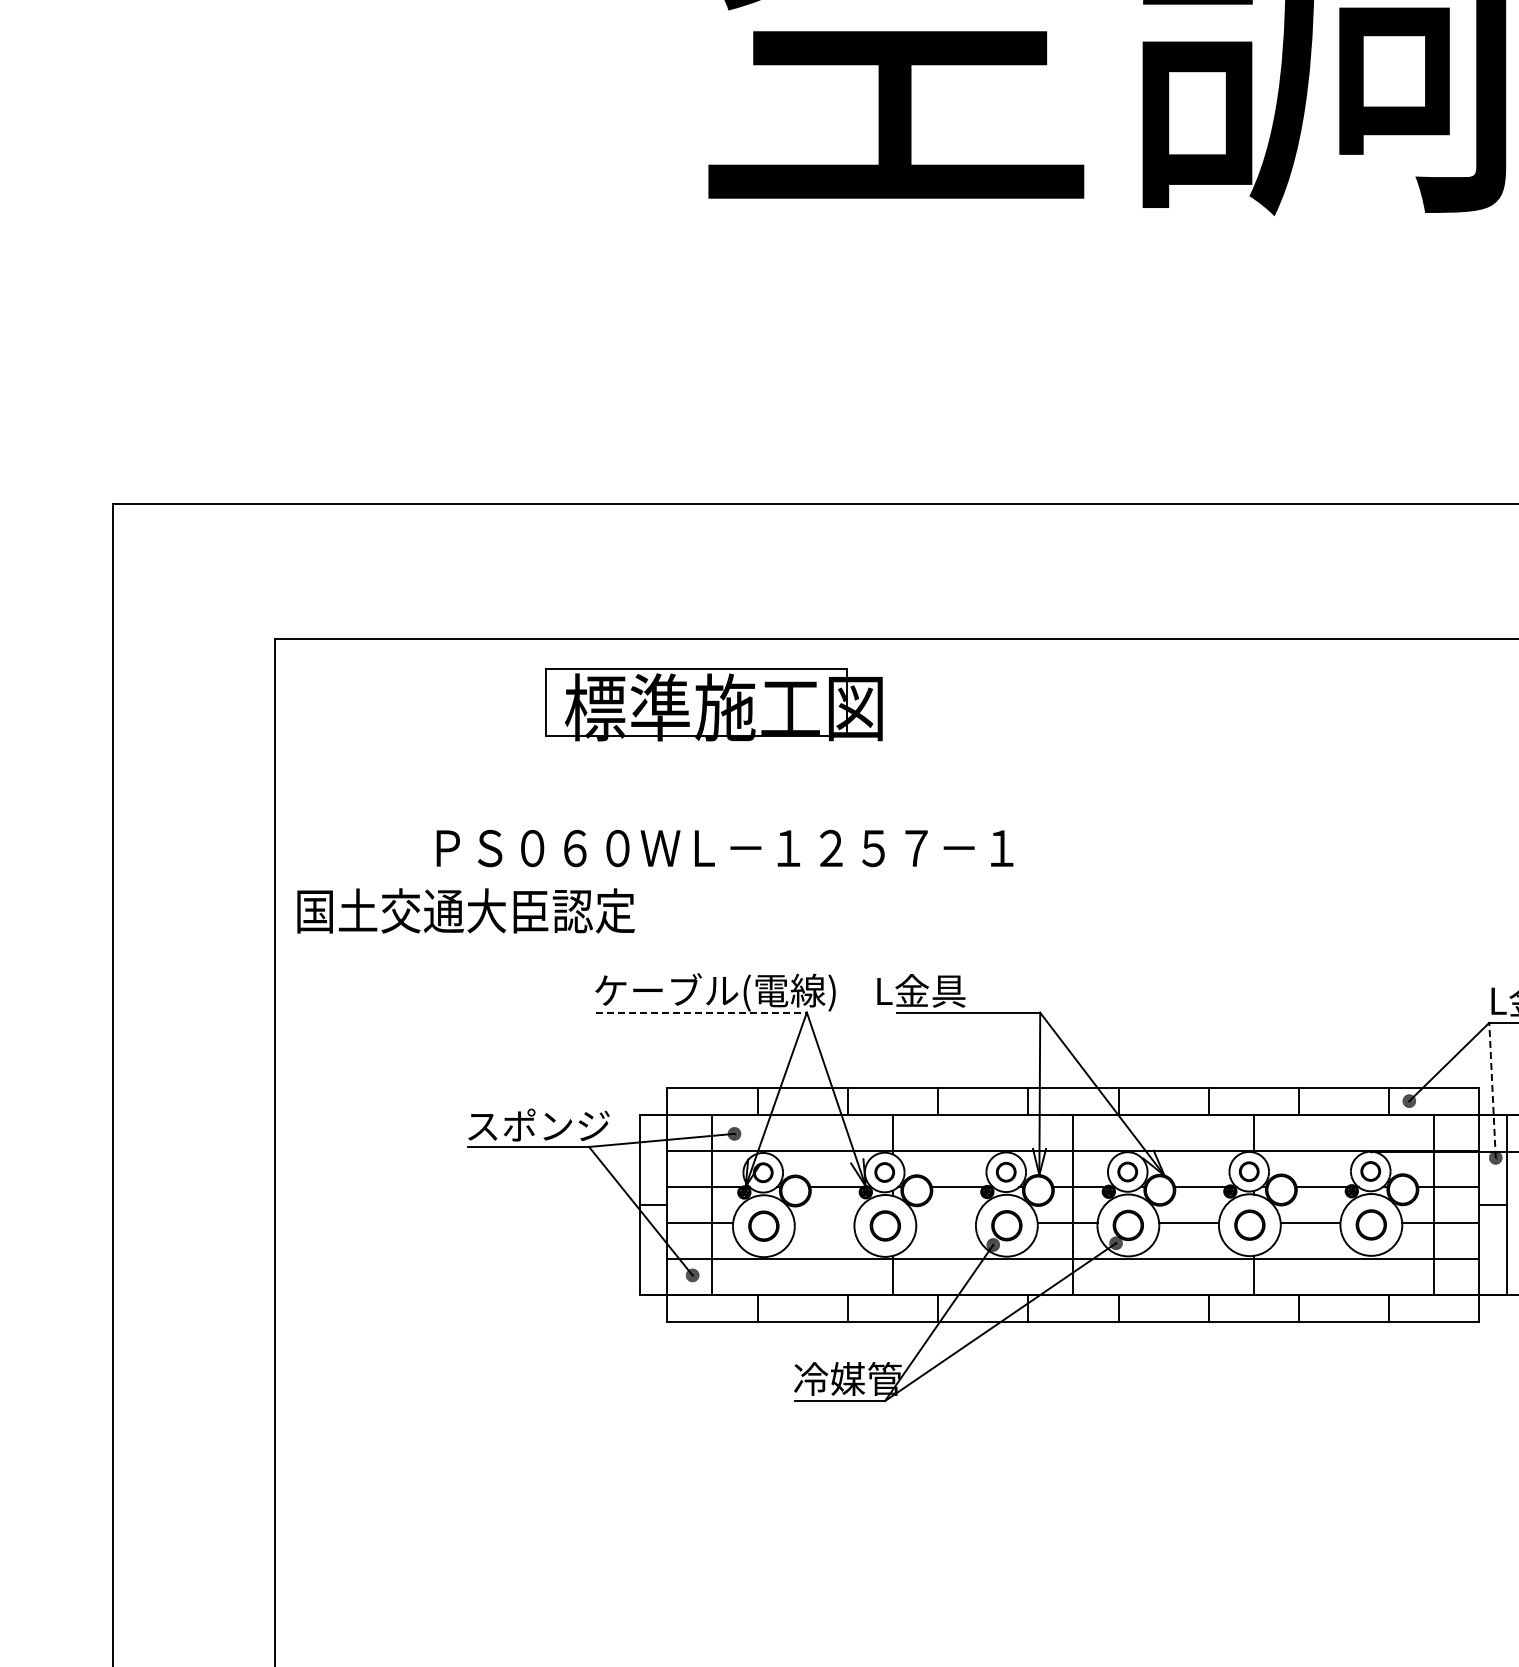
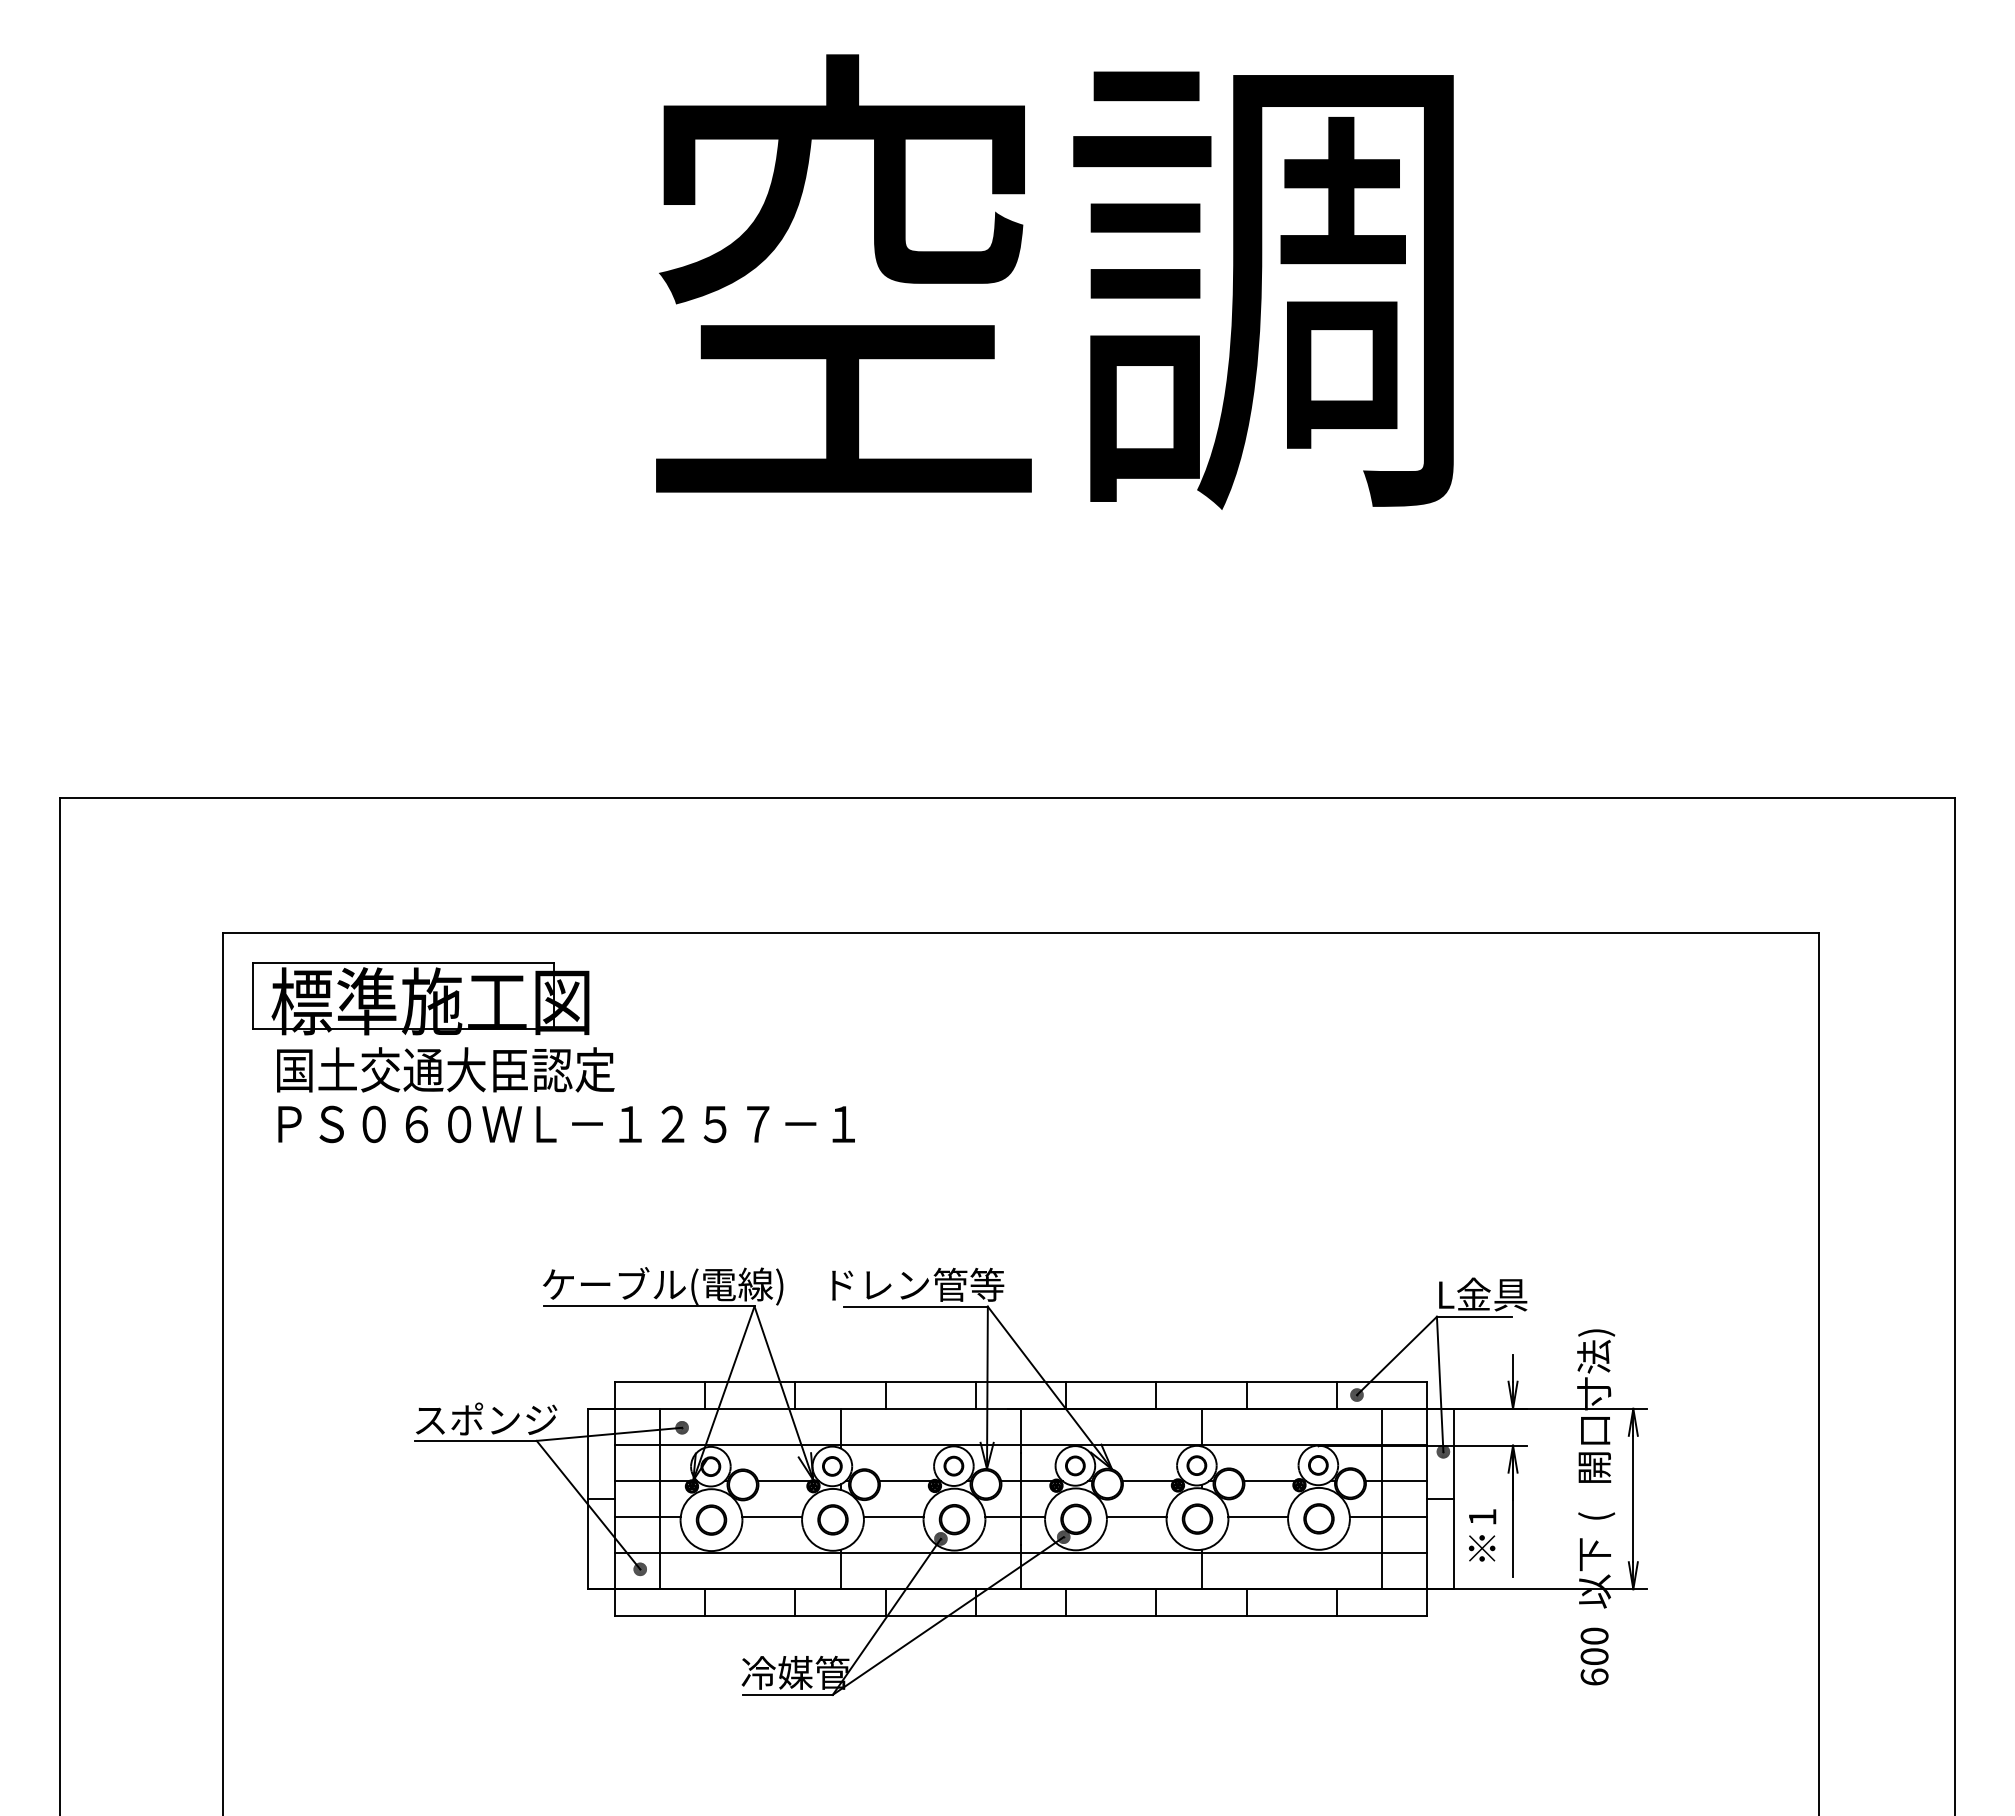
part: (713, 704) -> (420, 998), moved
text: (724, 848) -> (566, 1124), moved
text: (465, 910) -> (445, 1069), moved
text: (966, 990) -> (914, 1284), L金具 -> ドレン管等
line: (701, 1012) -> (649, 1306), dashed -> solid
line: (1492, 1090) -> (1440, 1384), dashed -> solid
line: (824, 1223) -> (772, 1517), added
line: (945, 1223) -> (893, 1517), added

